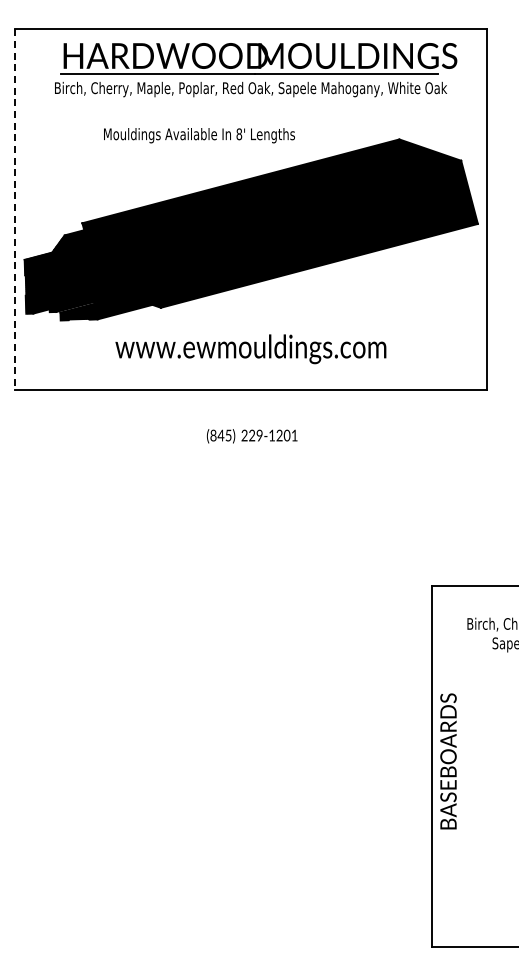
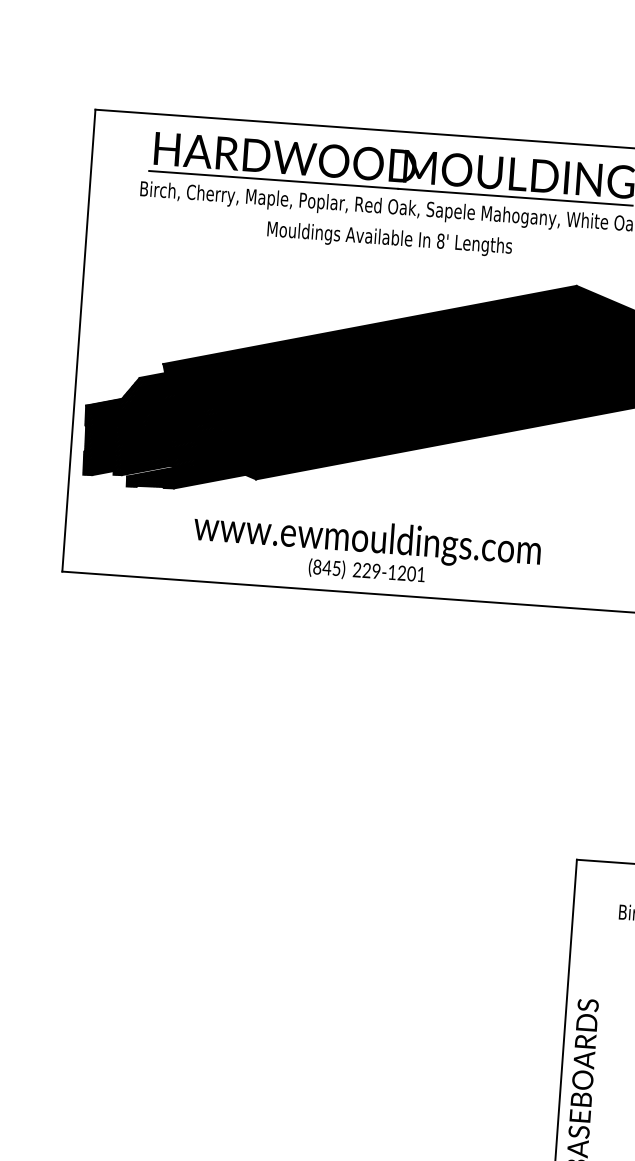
text: (199, 135) -> (389, 239), moved
line: (15, 209) -> (79, 340), dashed -> solid
text: (252, 436) -> (367, 571), moved

